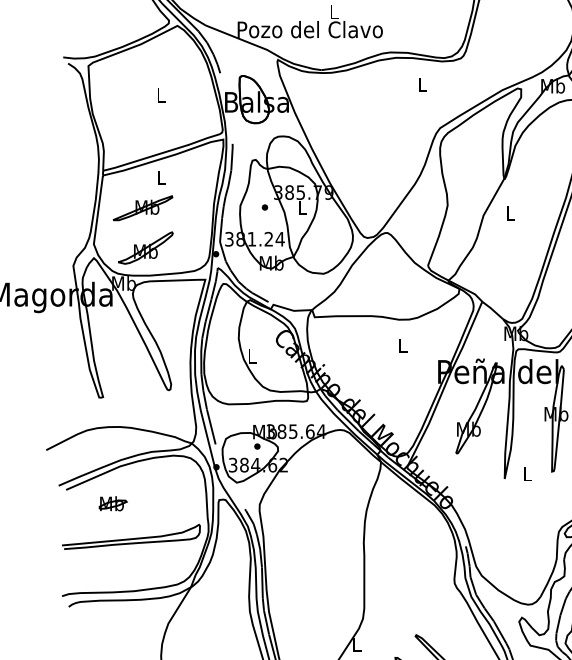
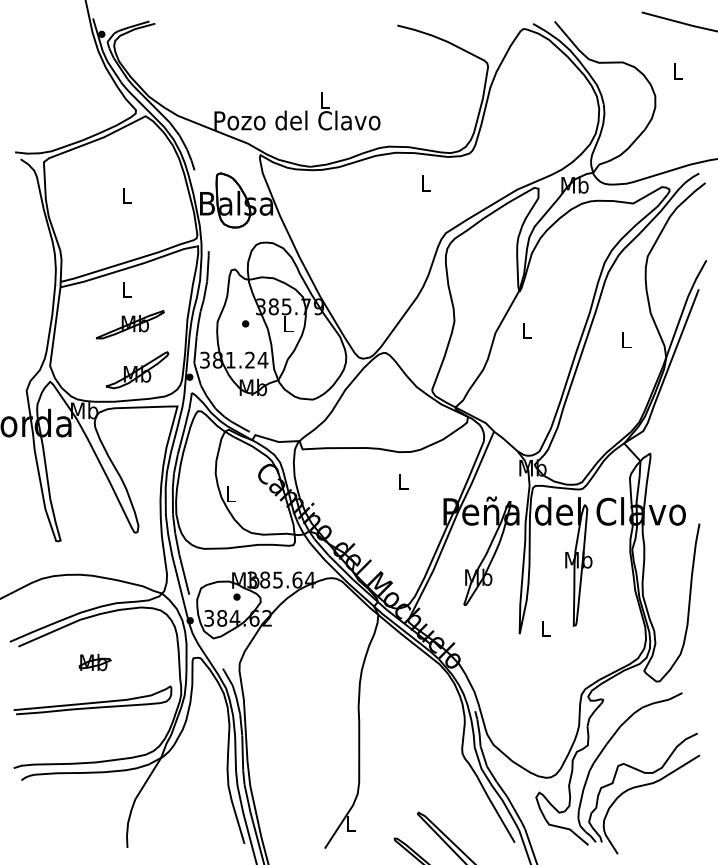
part: (142, 208) -> (129, 324), moved
part: (145, 248) -> (137, 370), moved
part: (112, 503) -> (94, 662), moved

